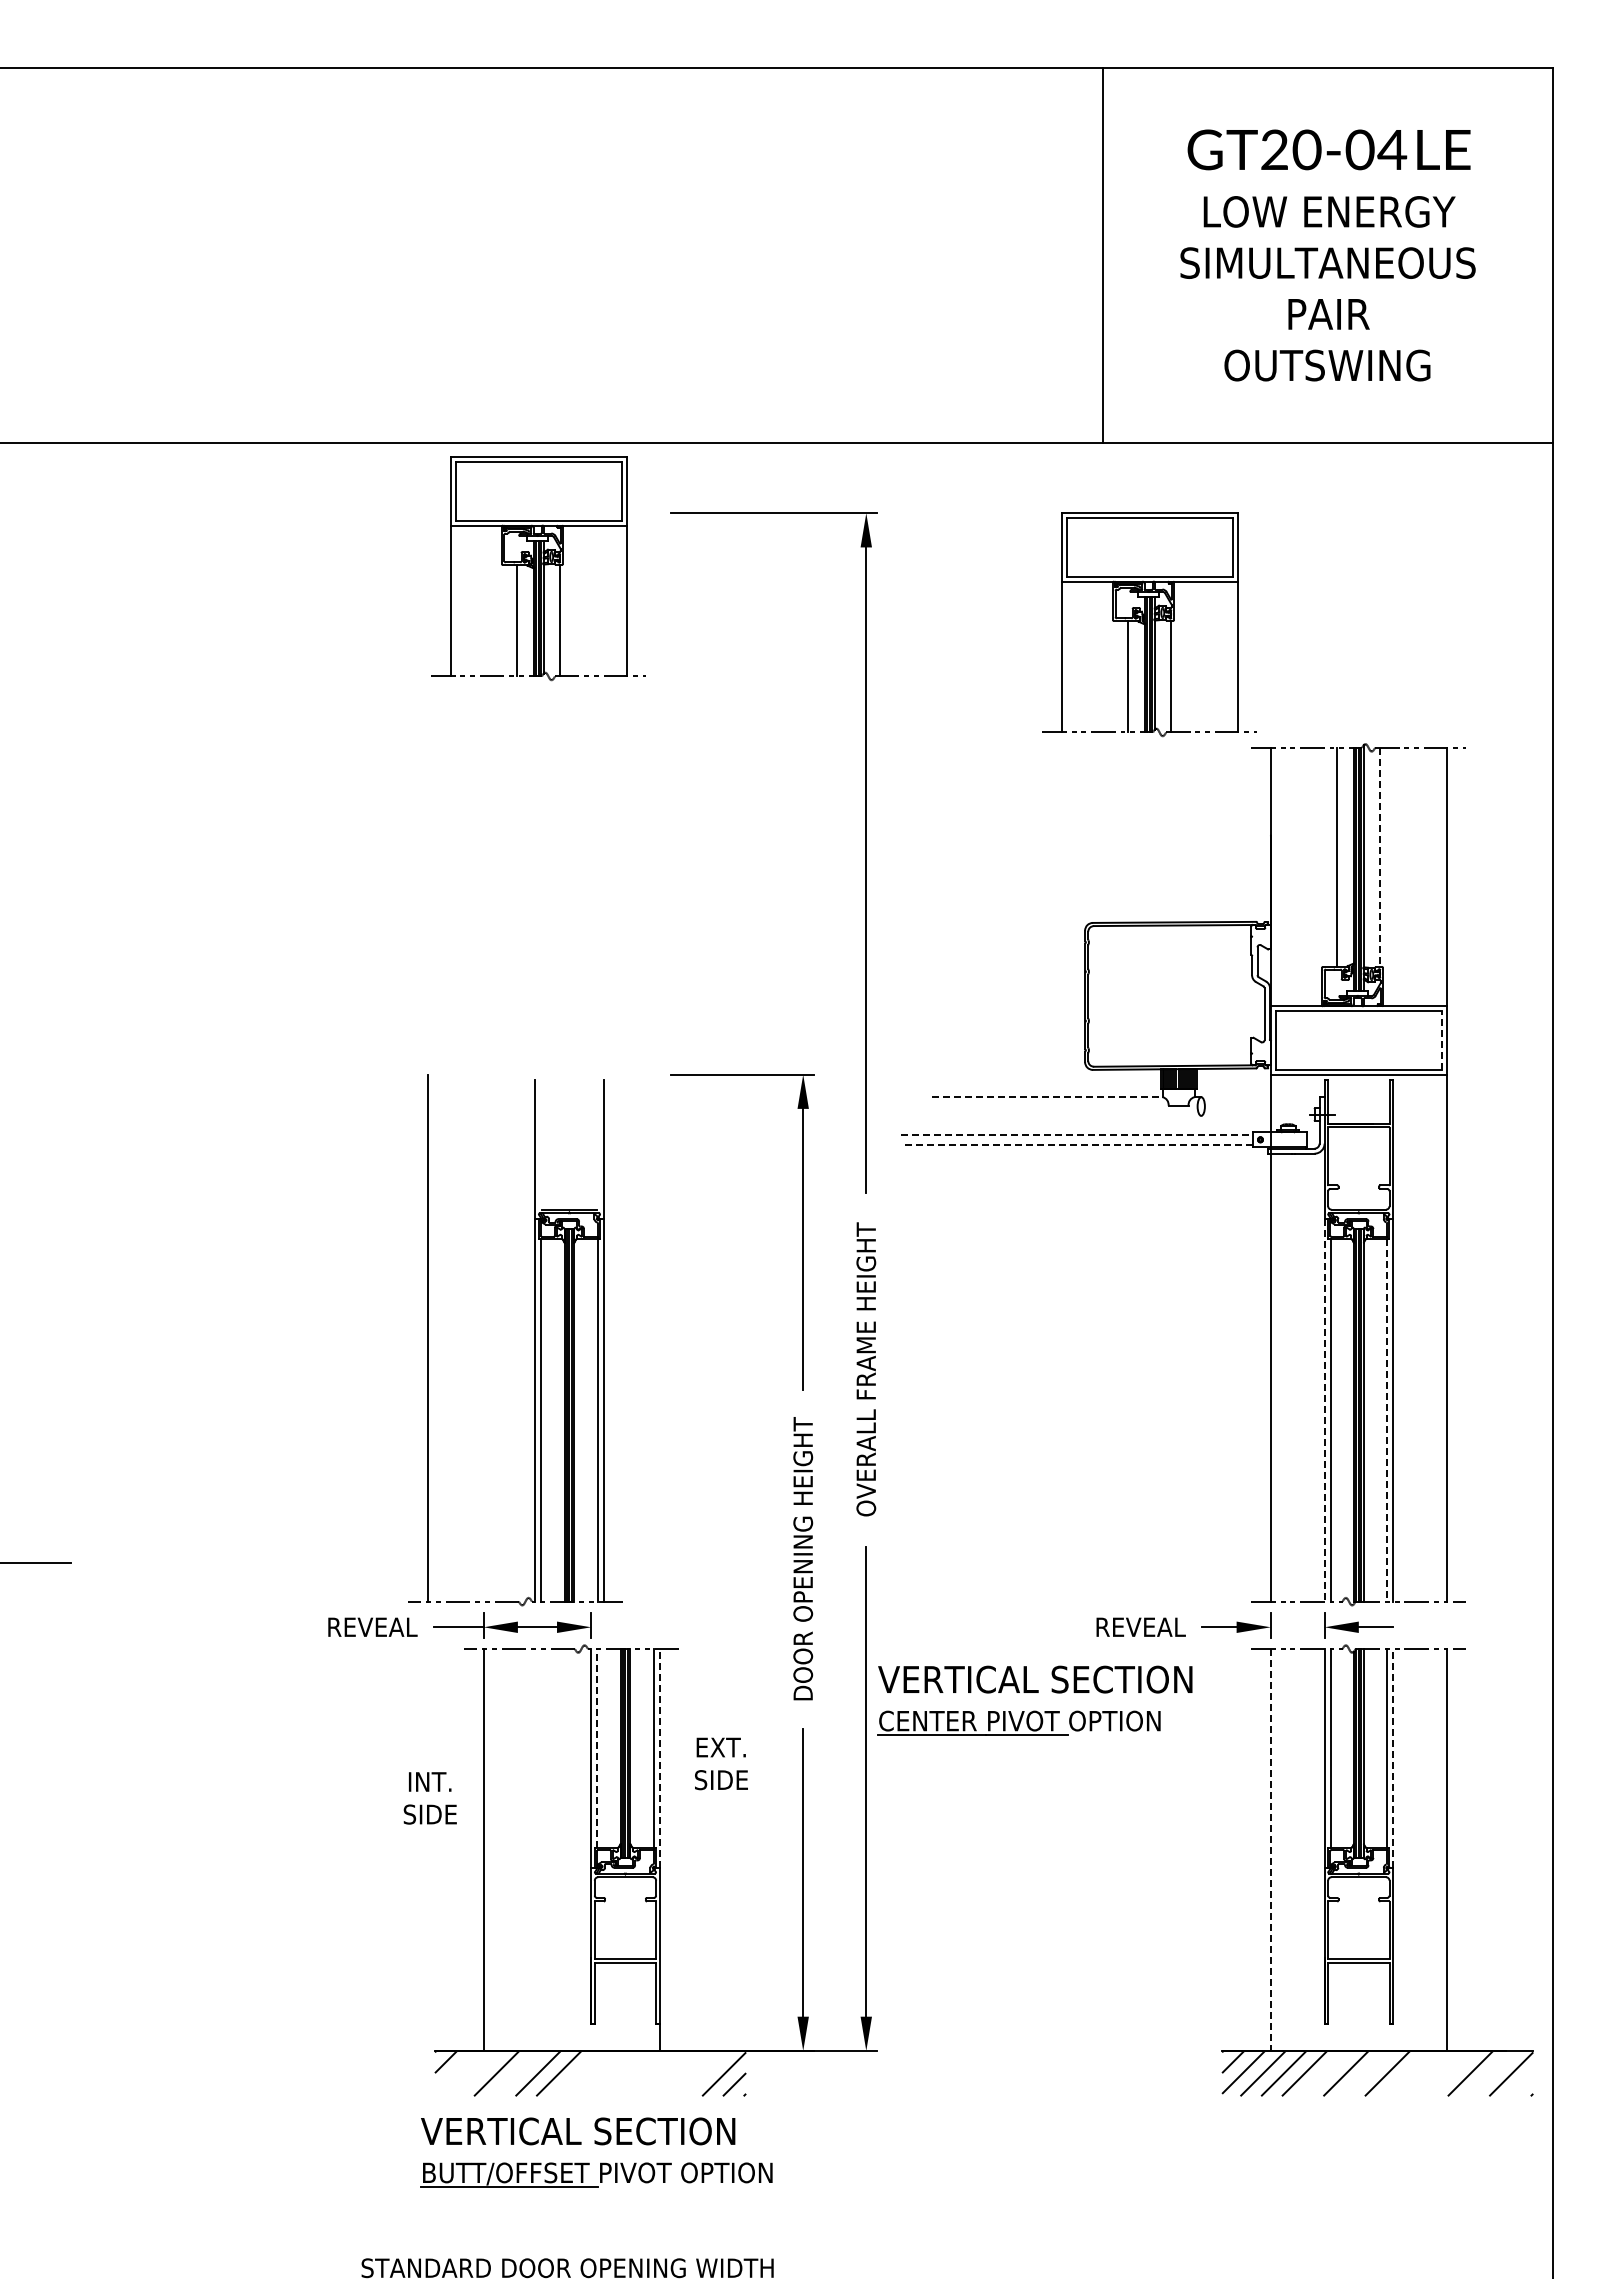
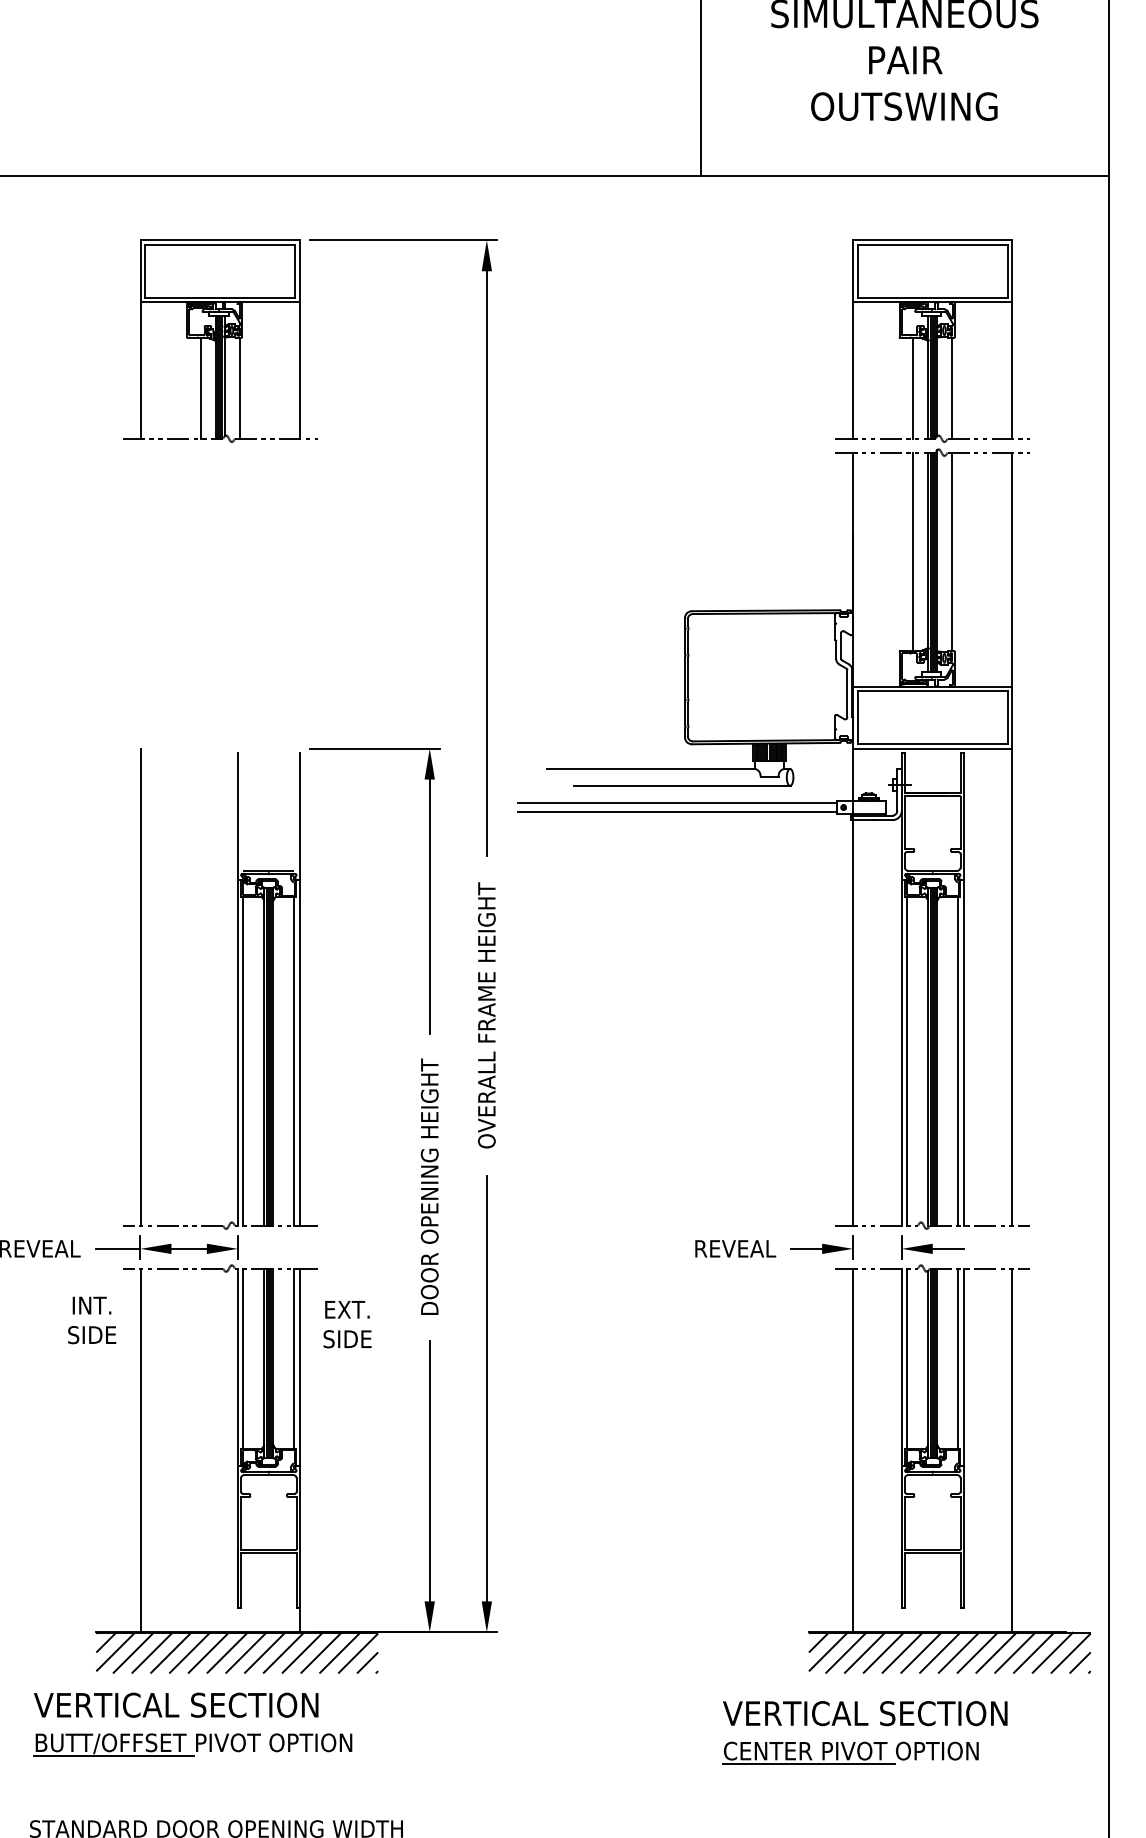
part: (538, 568) -> (219, 341), moved
part: (1149, 624) -> (932, 341), moved
line: (1380, 857) -> (952, 551), dashed -> solid
line: (1441, 1039) -> (1007, 716), dashed -> solid
line: (1047, 1097) -> (650, 769), dashed -> solid
line: (1081, 1115) -> (681, 785), added
line: (1077, 1135) -> (678, 803), dashed -> solid
line: (1076, 1144) -> (677, 811), dashed -> solid
part: (534, 1340) -> (237, 989), moved
line: (1324, 1410) -> (901, 1052), dashed -> solid
line: (1387, 1420) -> (958, 1061), dashed -> solid
part: (1034, 1692) -> (864, 1725), moved
line: (597, 1748) -> (243, 1358), dashed -> solid
line: (659, 1757) -> (299, 1366), dashed -> solid
line: (1393, 1757) -> (964, 1366), dashed -> solid
text: (721, 1763) -> (347, 1324), moved
text: (429, 1798) -> (91, 1320), moved
line: (1270, 1849) -> (852, 1450), dashed -> solid
line: (456, 2072) -> (115, 1651), added
line: (476, 2073) -> (133, 1652), added
line: (517, 2073) -> (171, 1652), added
line: (579, 2073) -> (227, 1652), added
line: (600, 2073) -> (246, 1652), added
line: (621, 2073) -> (265, 1652), added
line: (641, 2073) -> (283, 1652), added
line: (662, 2073) -> (302, 1652), added
line: (683, 2073) -> (321, 1652), added
line: (704, 2073) -> (340, 1652), added
line: (1325, 2073) -> (902, 1652), added
line: (1366, 2073) -> (939, 1652), added
line: (1408, 2073) -> (977, 1652), added
line: (1429, 2073) -> (996, 1652), added
line: (1449, 2073) -> (1014, 1652), added
line: (1491, 2073) -> (1052, 1652), added
line: (1521, 2084) -> (1080, 1662), added
part: (599, 2145) -> (195, 1717), moved

